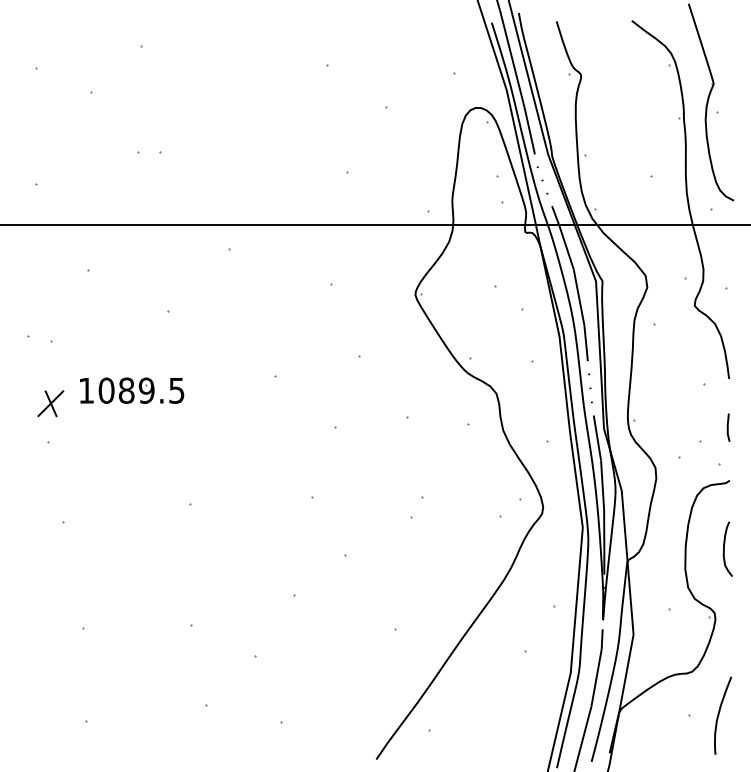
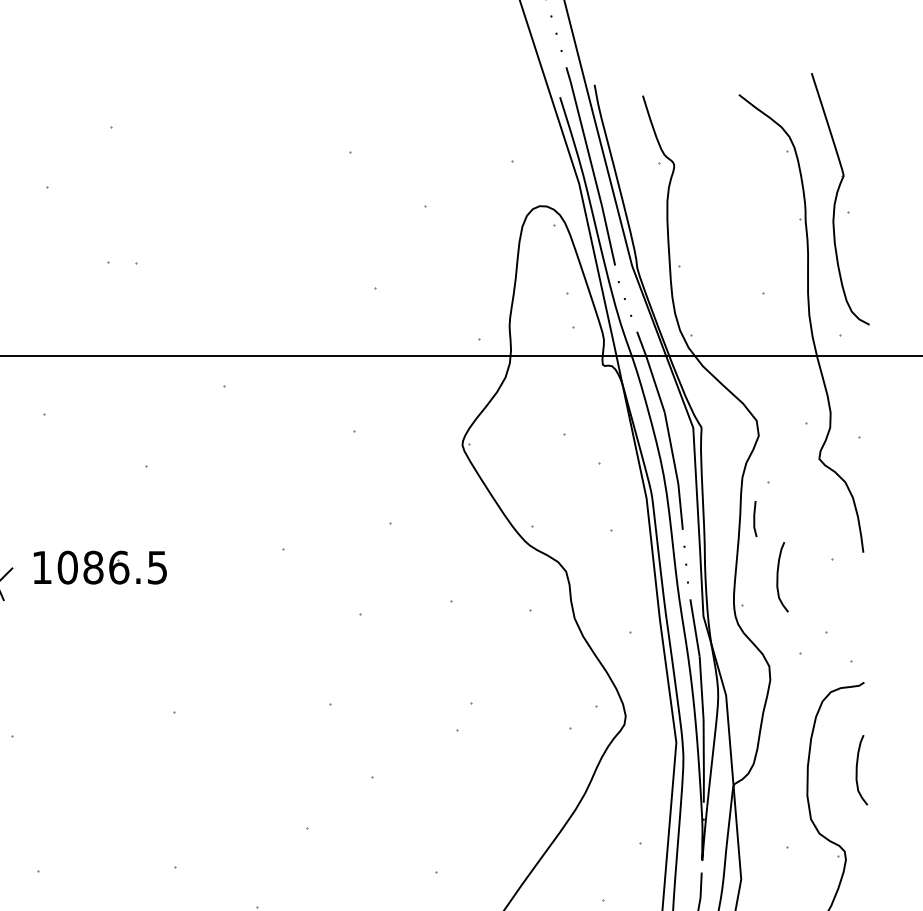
text: (146, 390) -> (118, 567), 1089.5 -> 1086.5
curve: (662, 397) -> (778, 576), added
line: (728, 427) -> (755, 518), moved

